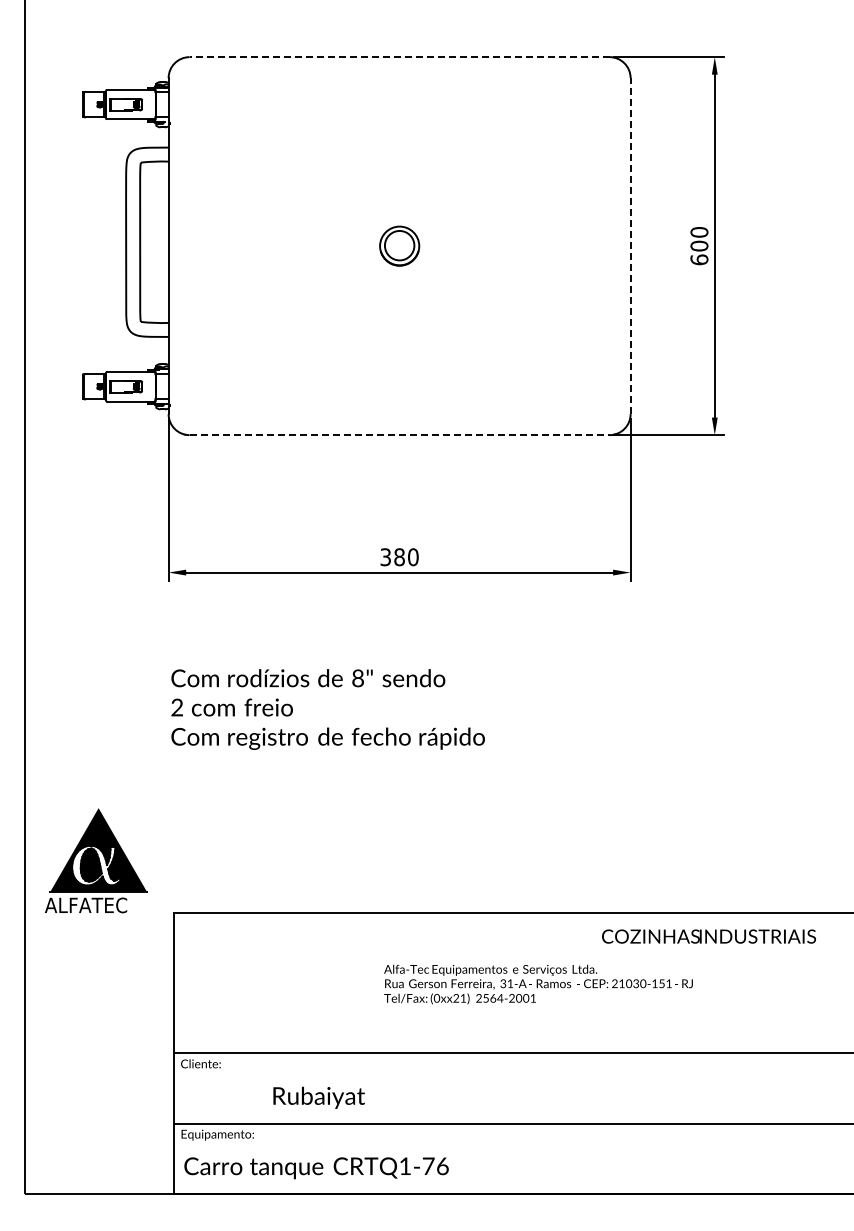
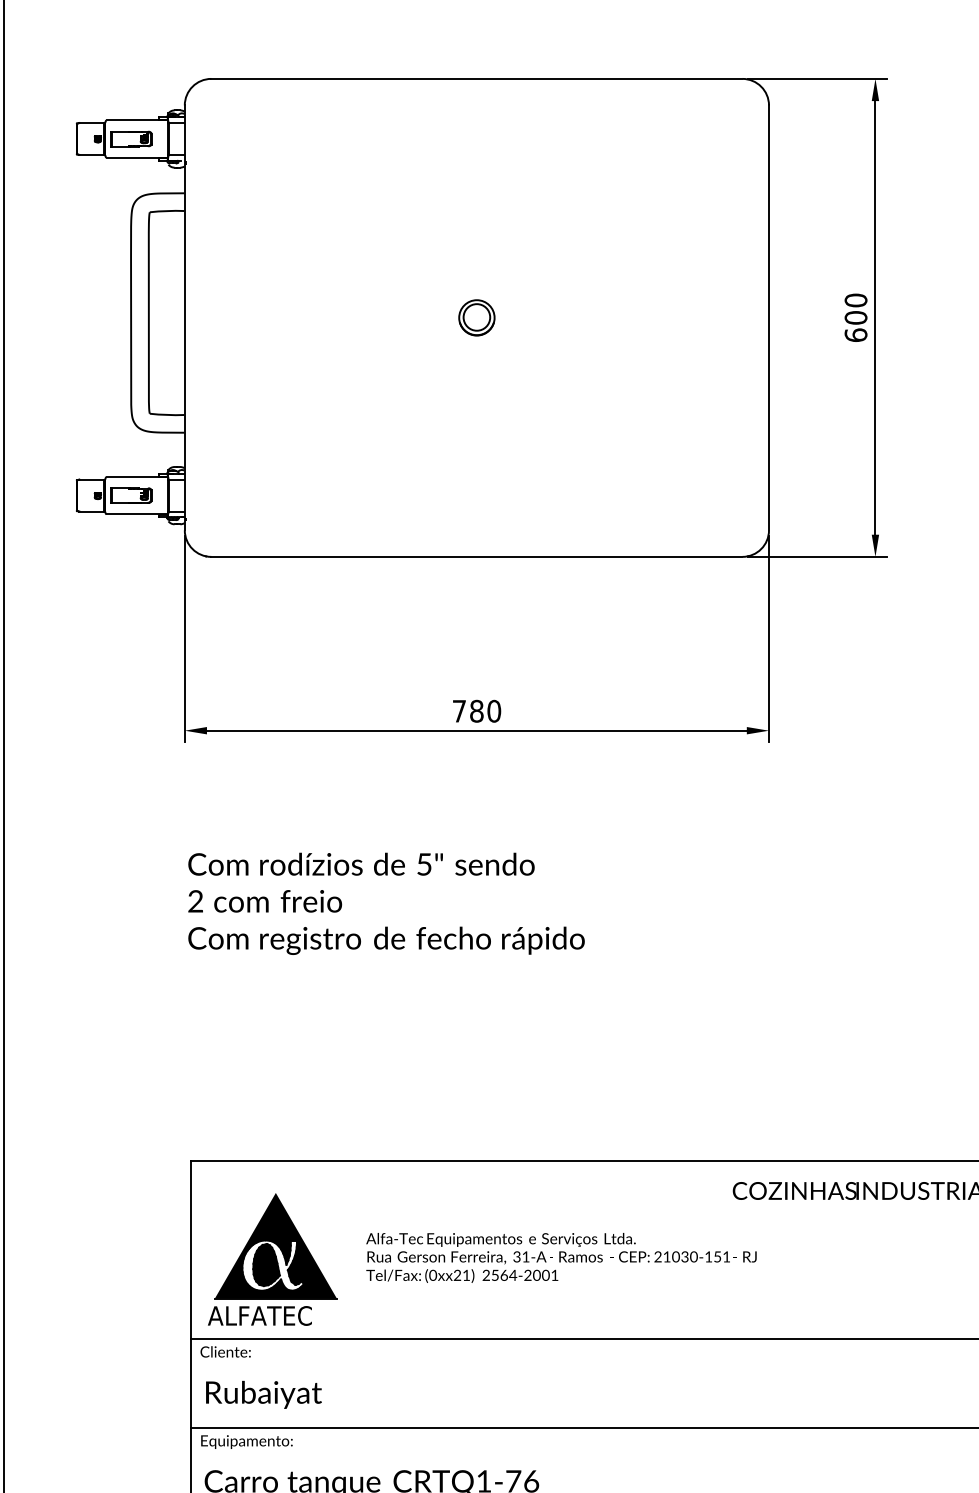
line: (399, 57) -> (476, 79), dashed -> solid
part: (399, 245) -> (476, 317), size x0.71
line: (630, 245) -> (768, 317), dashed -> solid
line: (400, 435) -> (478, 557), dashed -> solid
text: (385, 557) -> (459, 711), 380 -> 780
text: (357, 678) -> (423, 864), 8" -> 5"
part: (96, 860) -> (273, 1259), moved
text: (538, 984) -> (561, 1257), moved
text: (318, 1097) -> (263, 1394), moved

